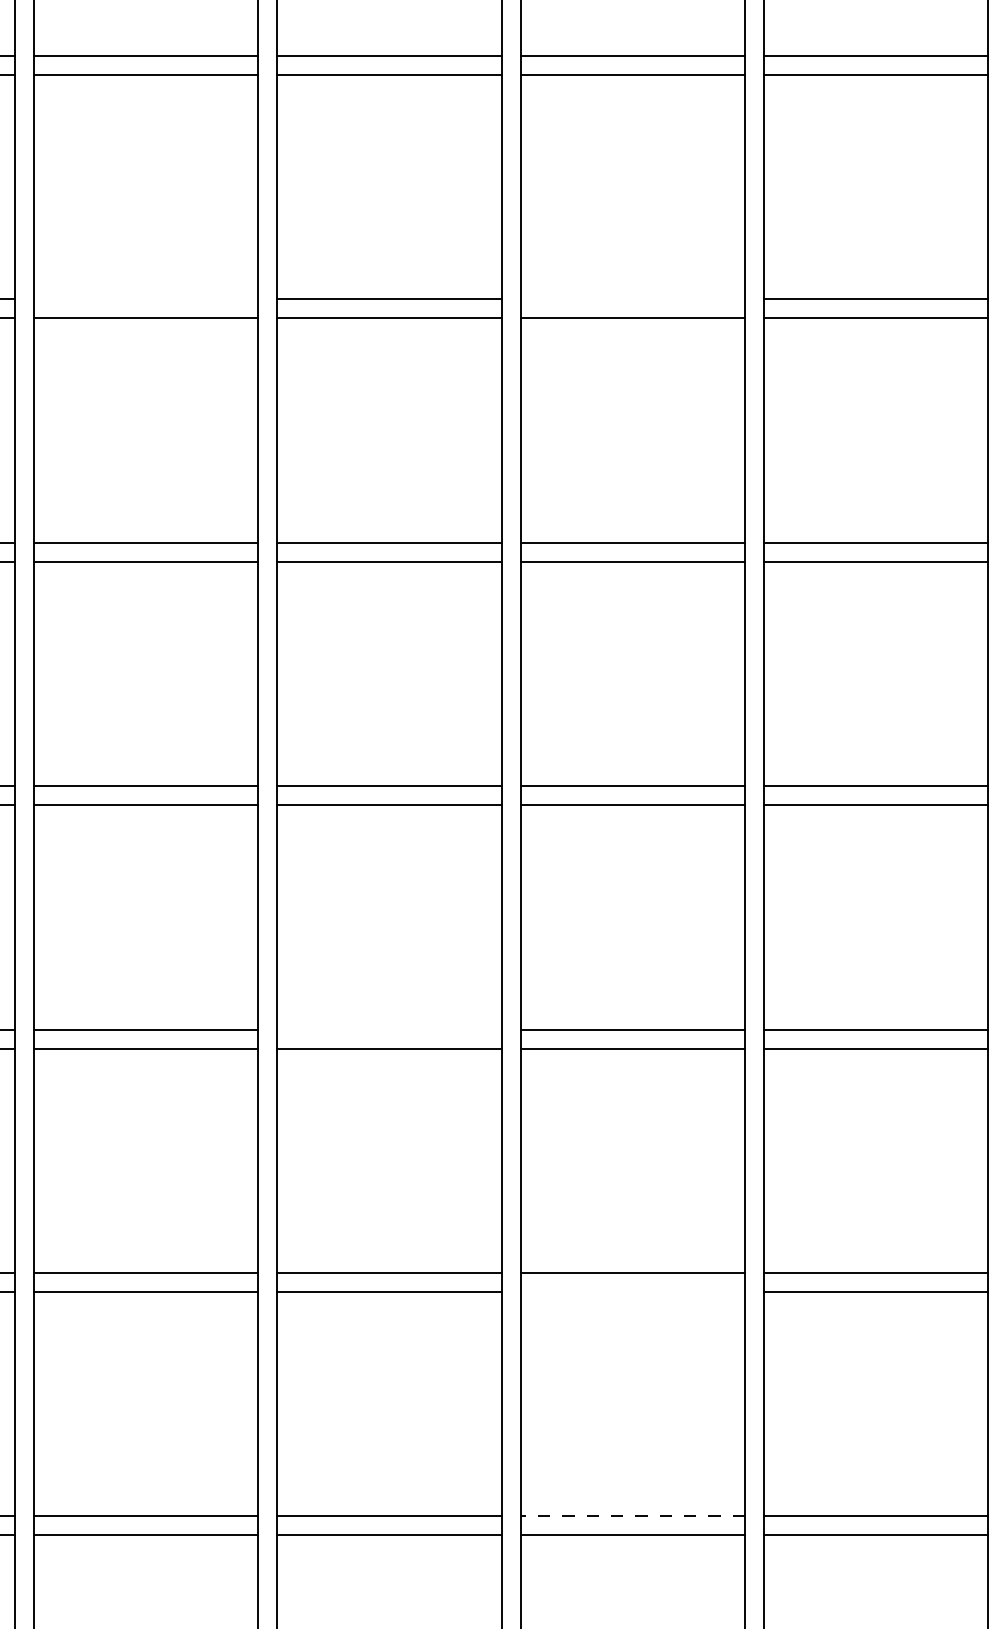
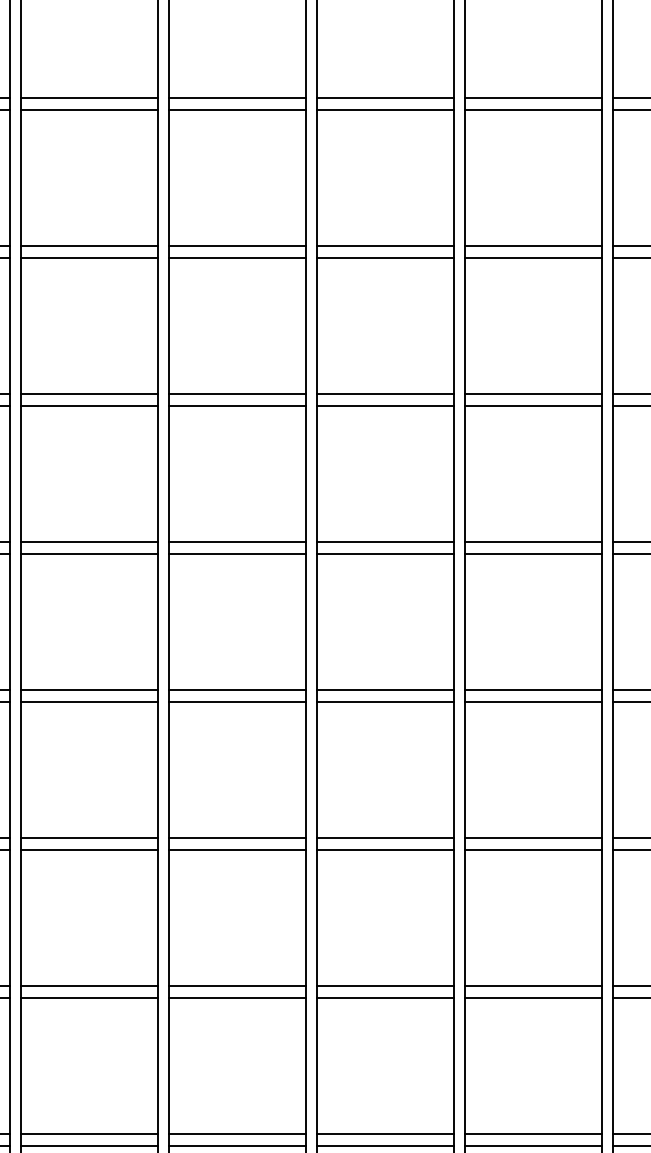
line: (145, 300) -> (89, 98), added
line: (632, 300) -> (385, 98), added
line: (389, 1030) -> (237, 542), added
line: (632, 1291) -> (385, 701), added
line: (632, 1516) -> (385, 838), dashed -> solid

